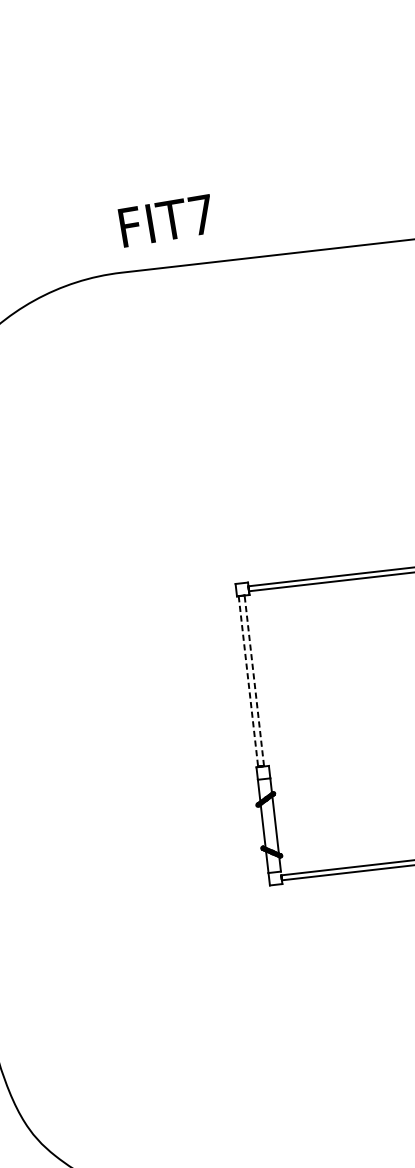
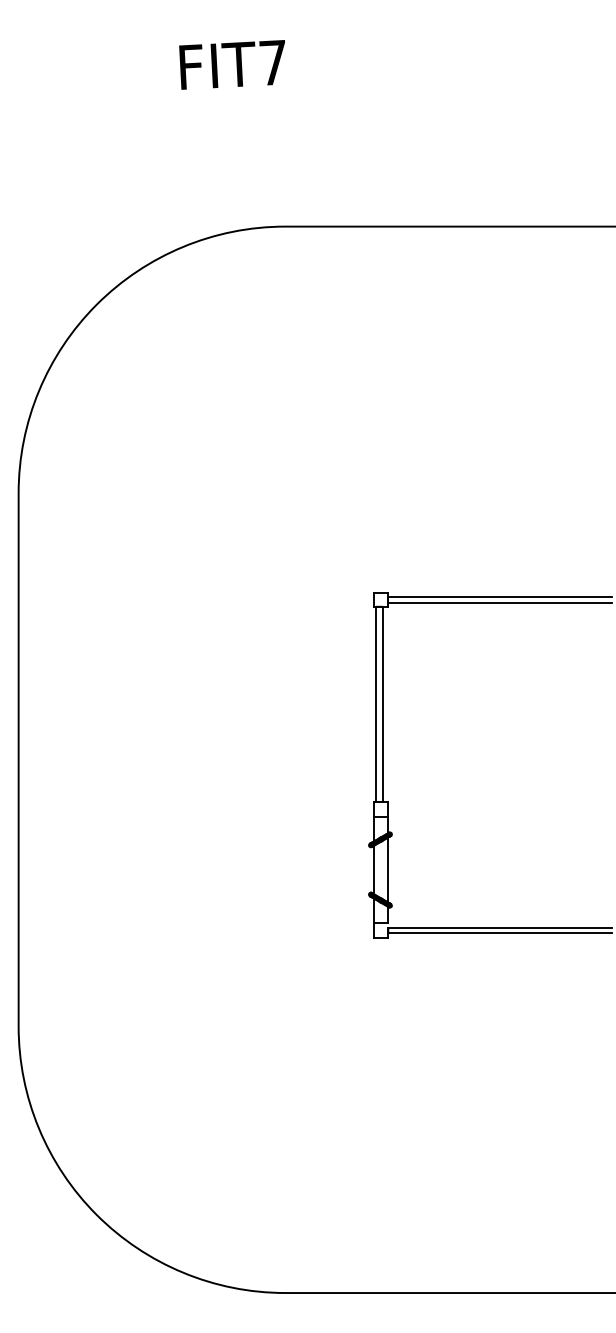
text: (165, 220) -> (231, 64), moved
line: (253, 679) -> (382, 703), dashed -> solid
line: (248, 681) -> (376, 704), dashed -> solid

